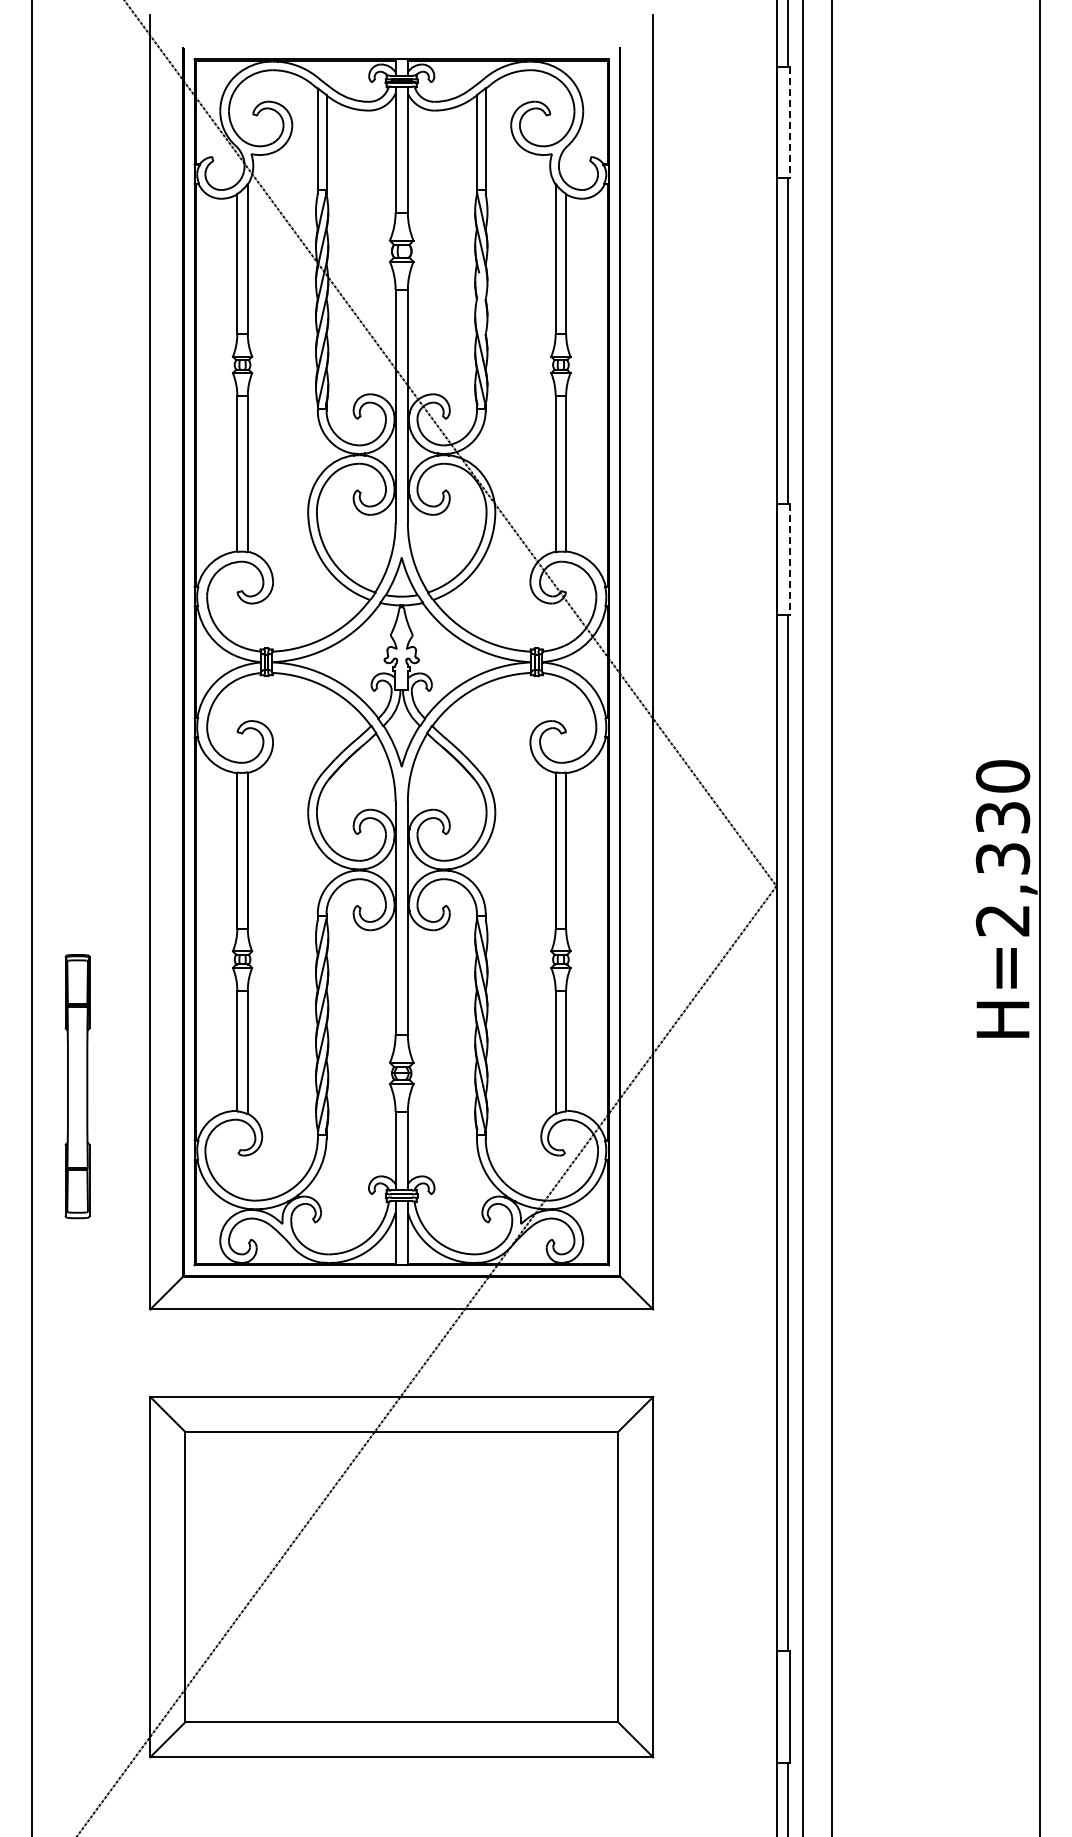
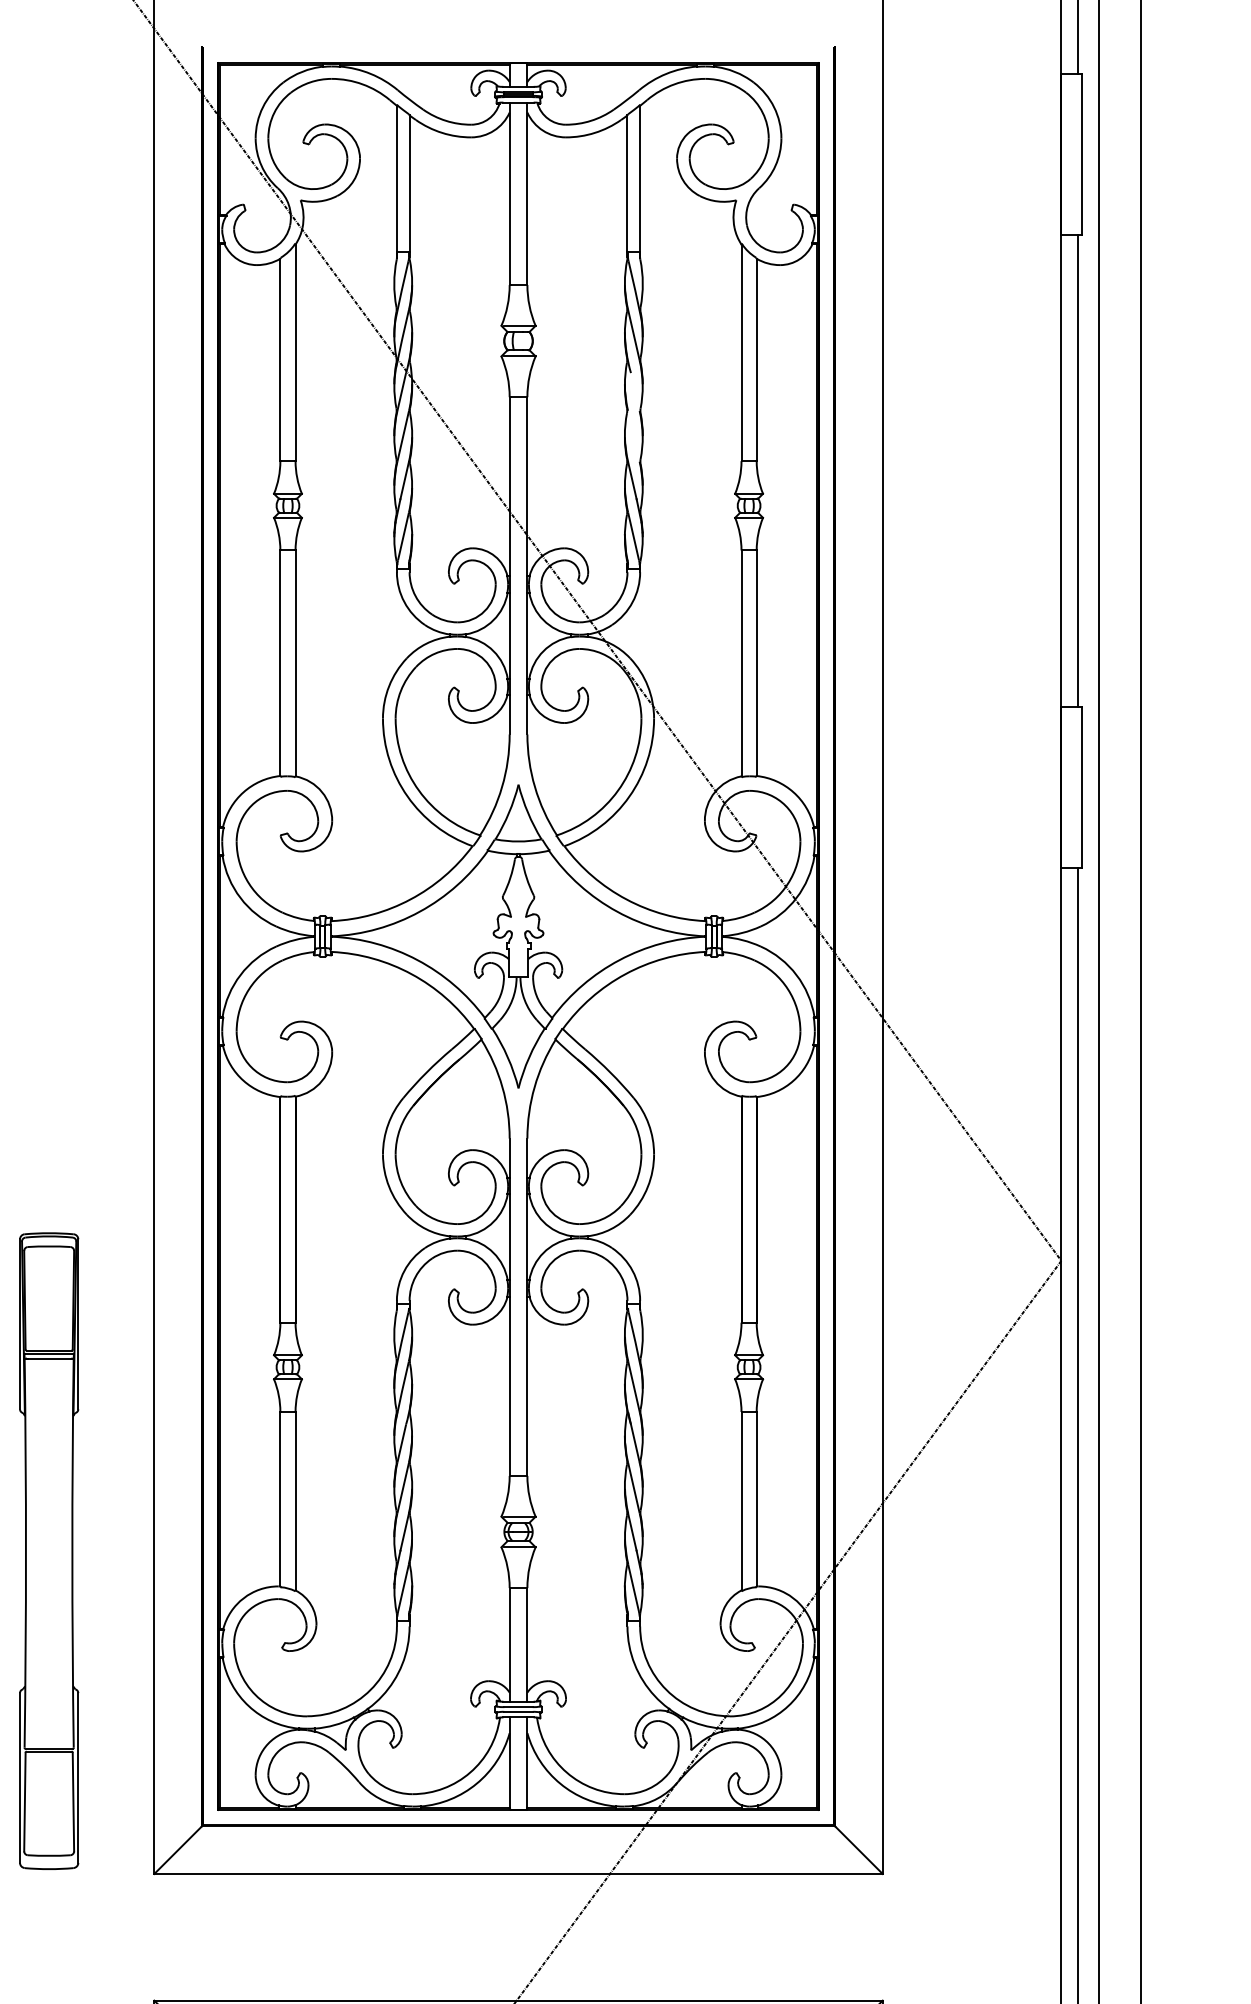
line: (790, 122) -> (1081, 154), dashed -> solid
line: (790, 559) -> (1081, 787), dashed -> solid
part: (77, 1086) -> (48, 1550), size x1.67

